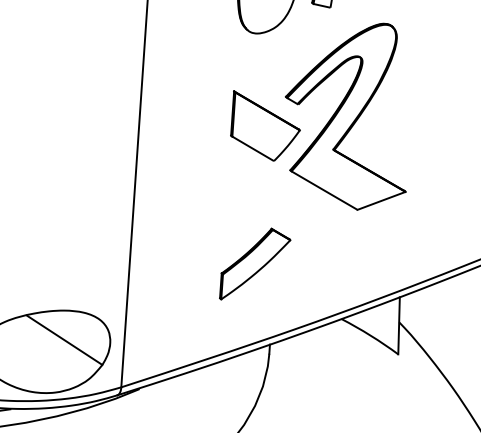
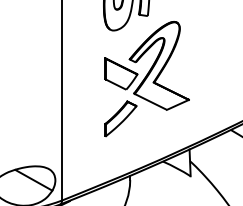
part: (254, 263) -> (120, 118), moved

